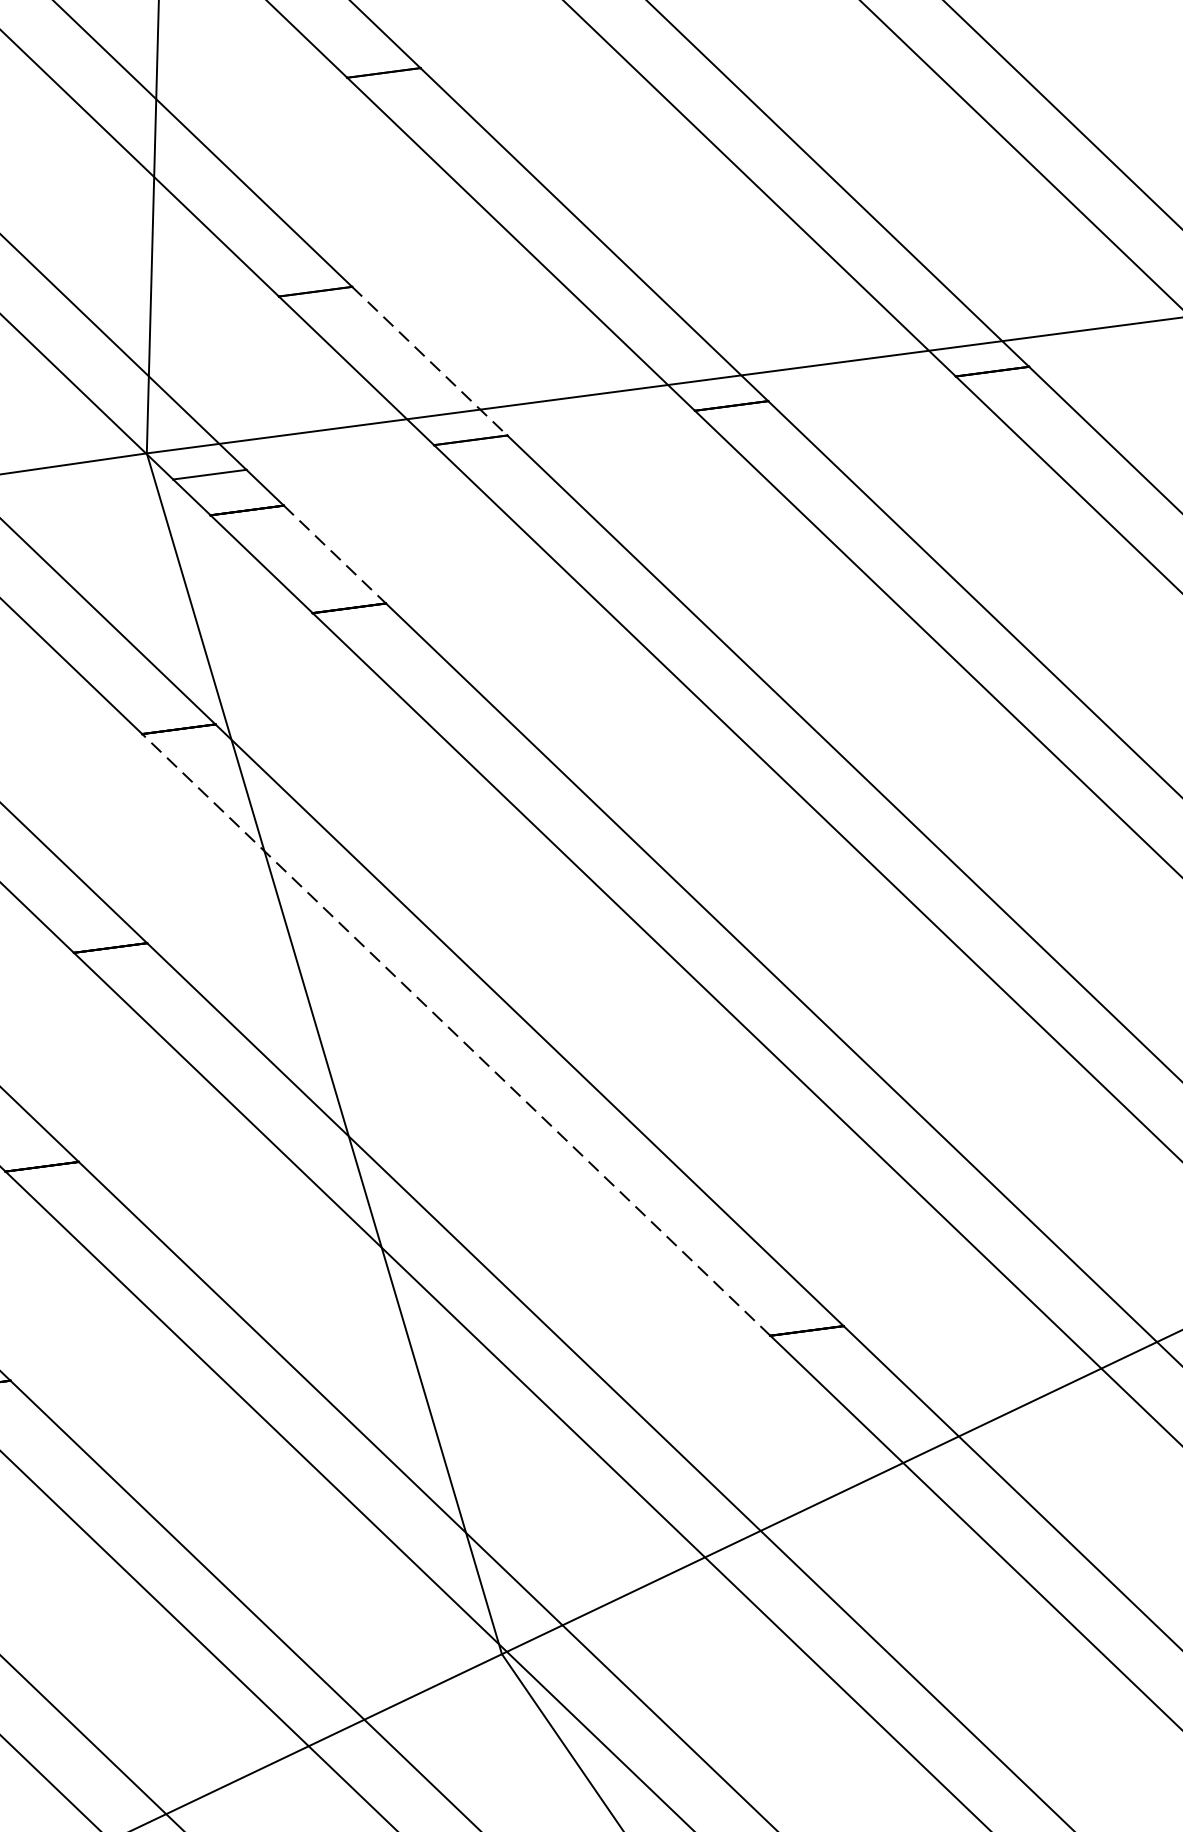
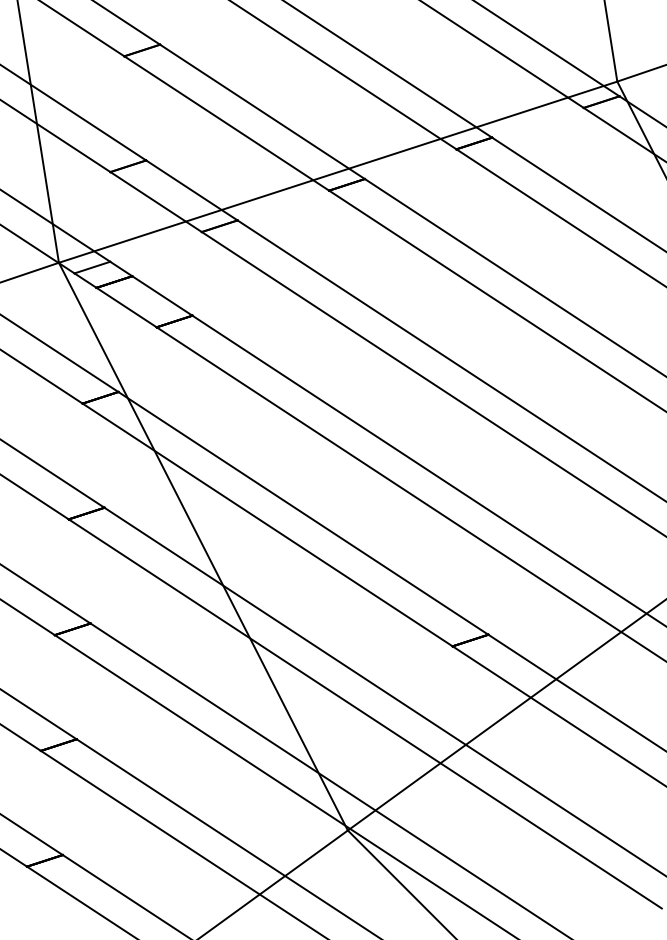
line: (428, 361) -> (191, 190), dashed -> solid
line: (335, 553) -> (162, 295), dashed -> solid
line: (456, 1033) -> (267, 524), dashed -> solid

